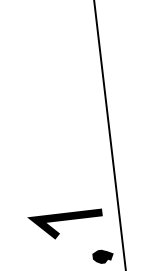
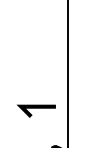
line: (64, 220) -> (35, 108), moved

